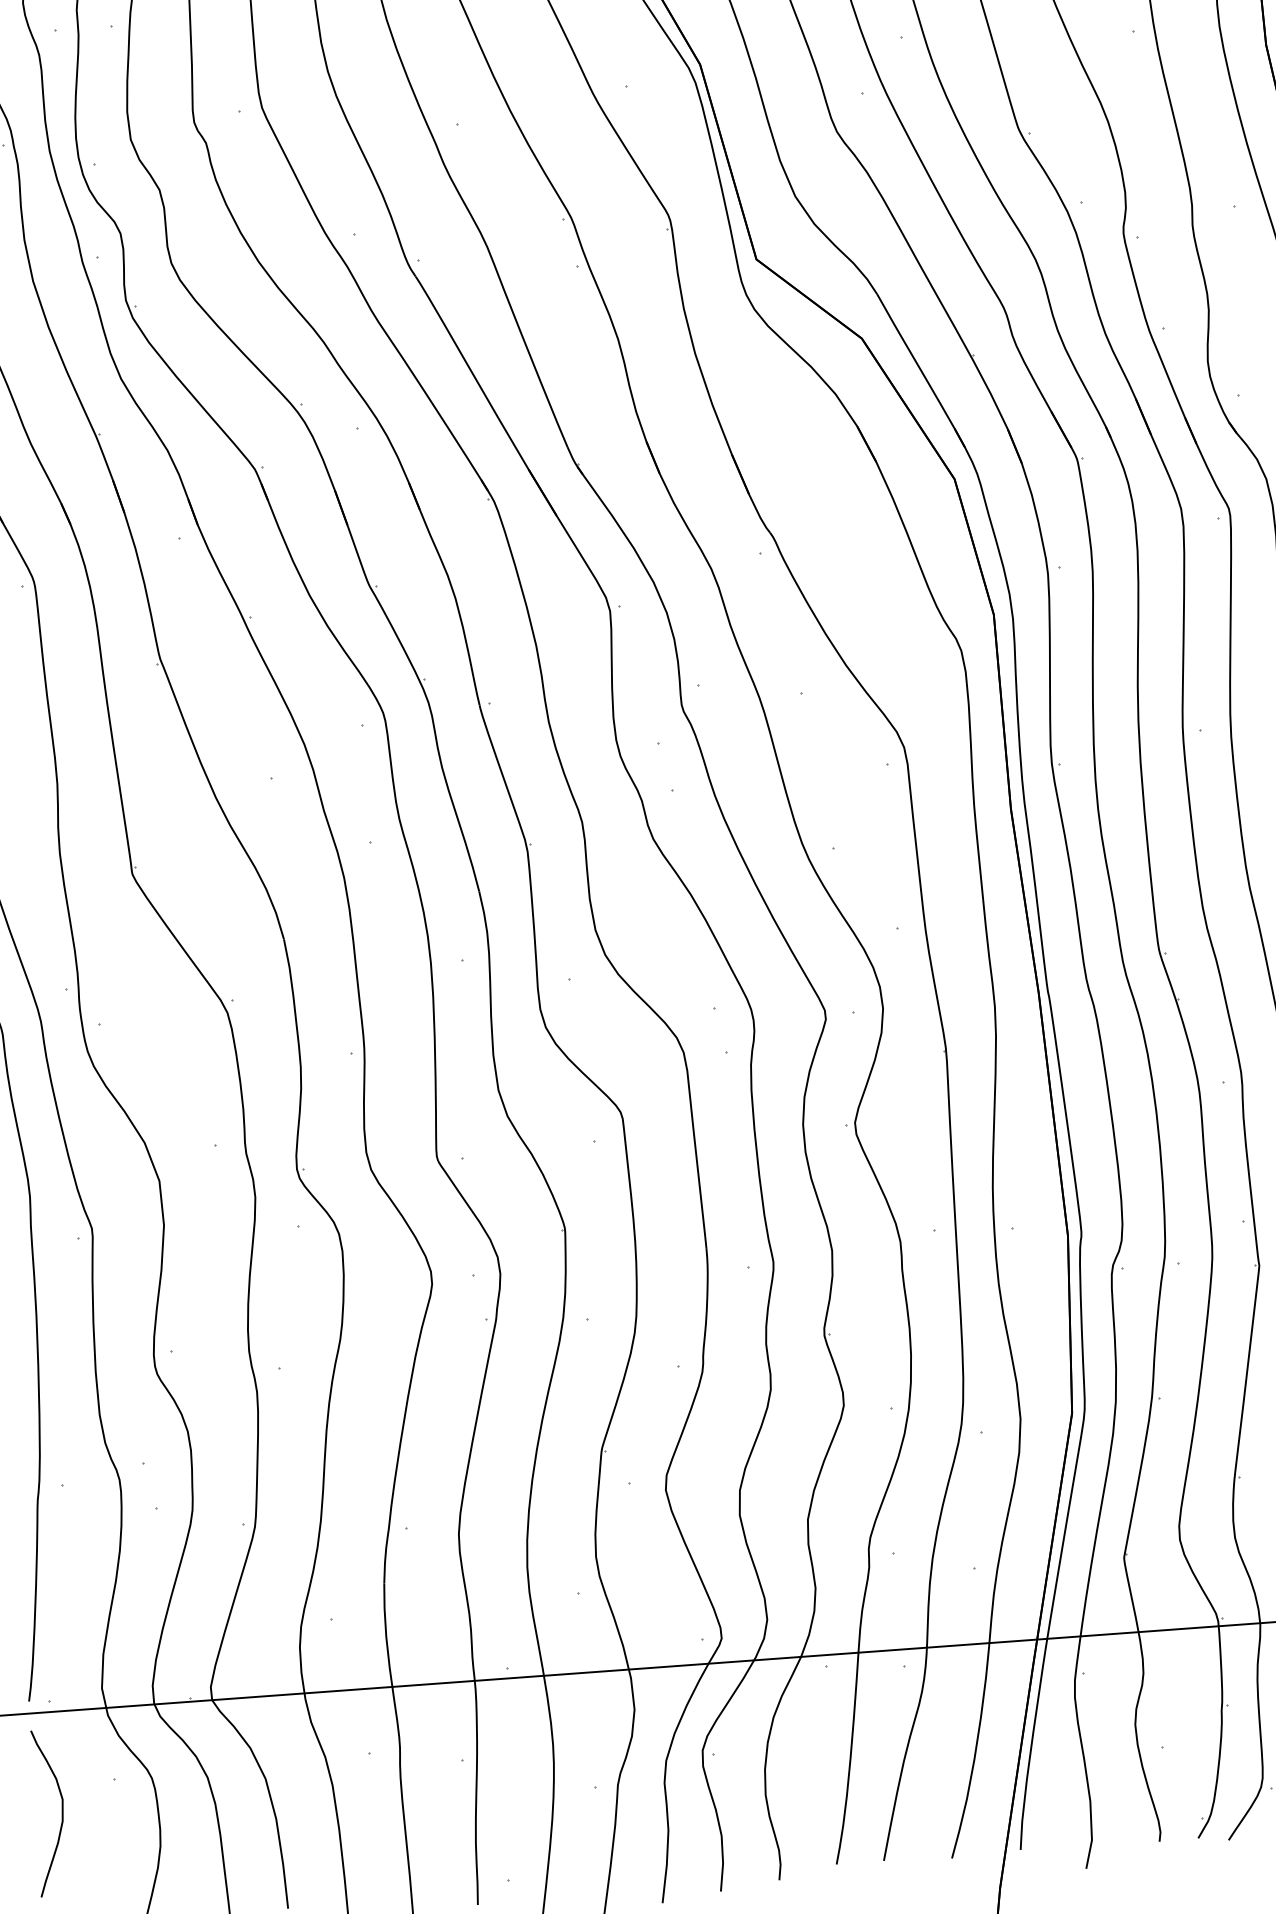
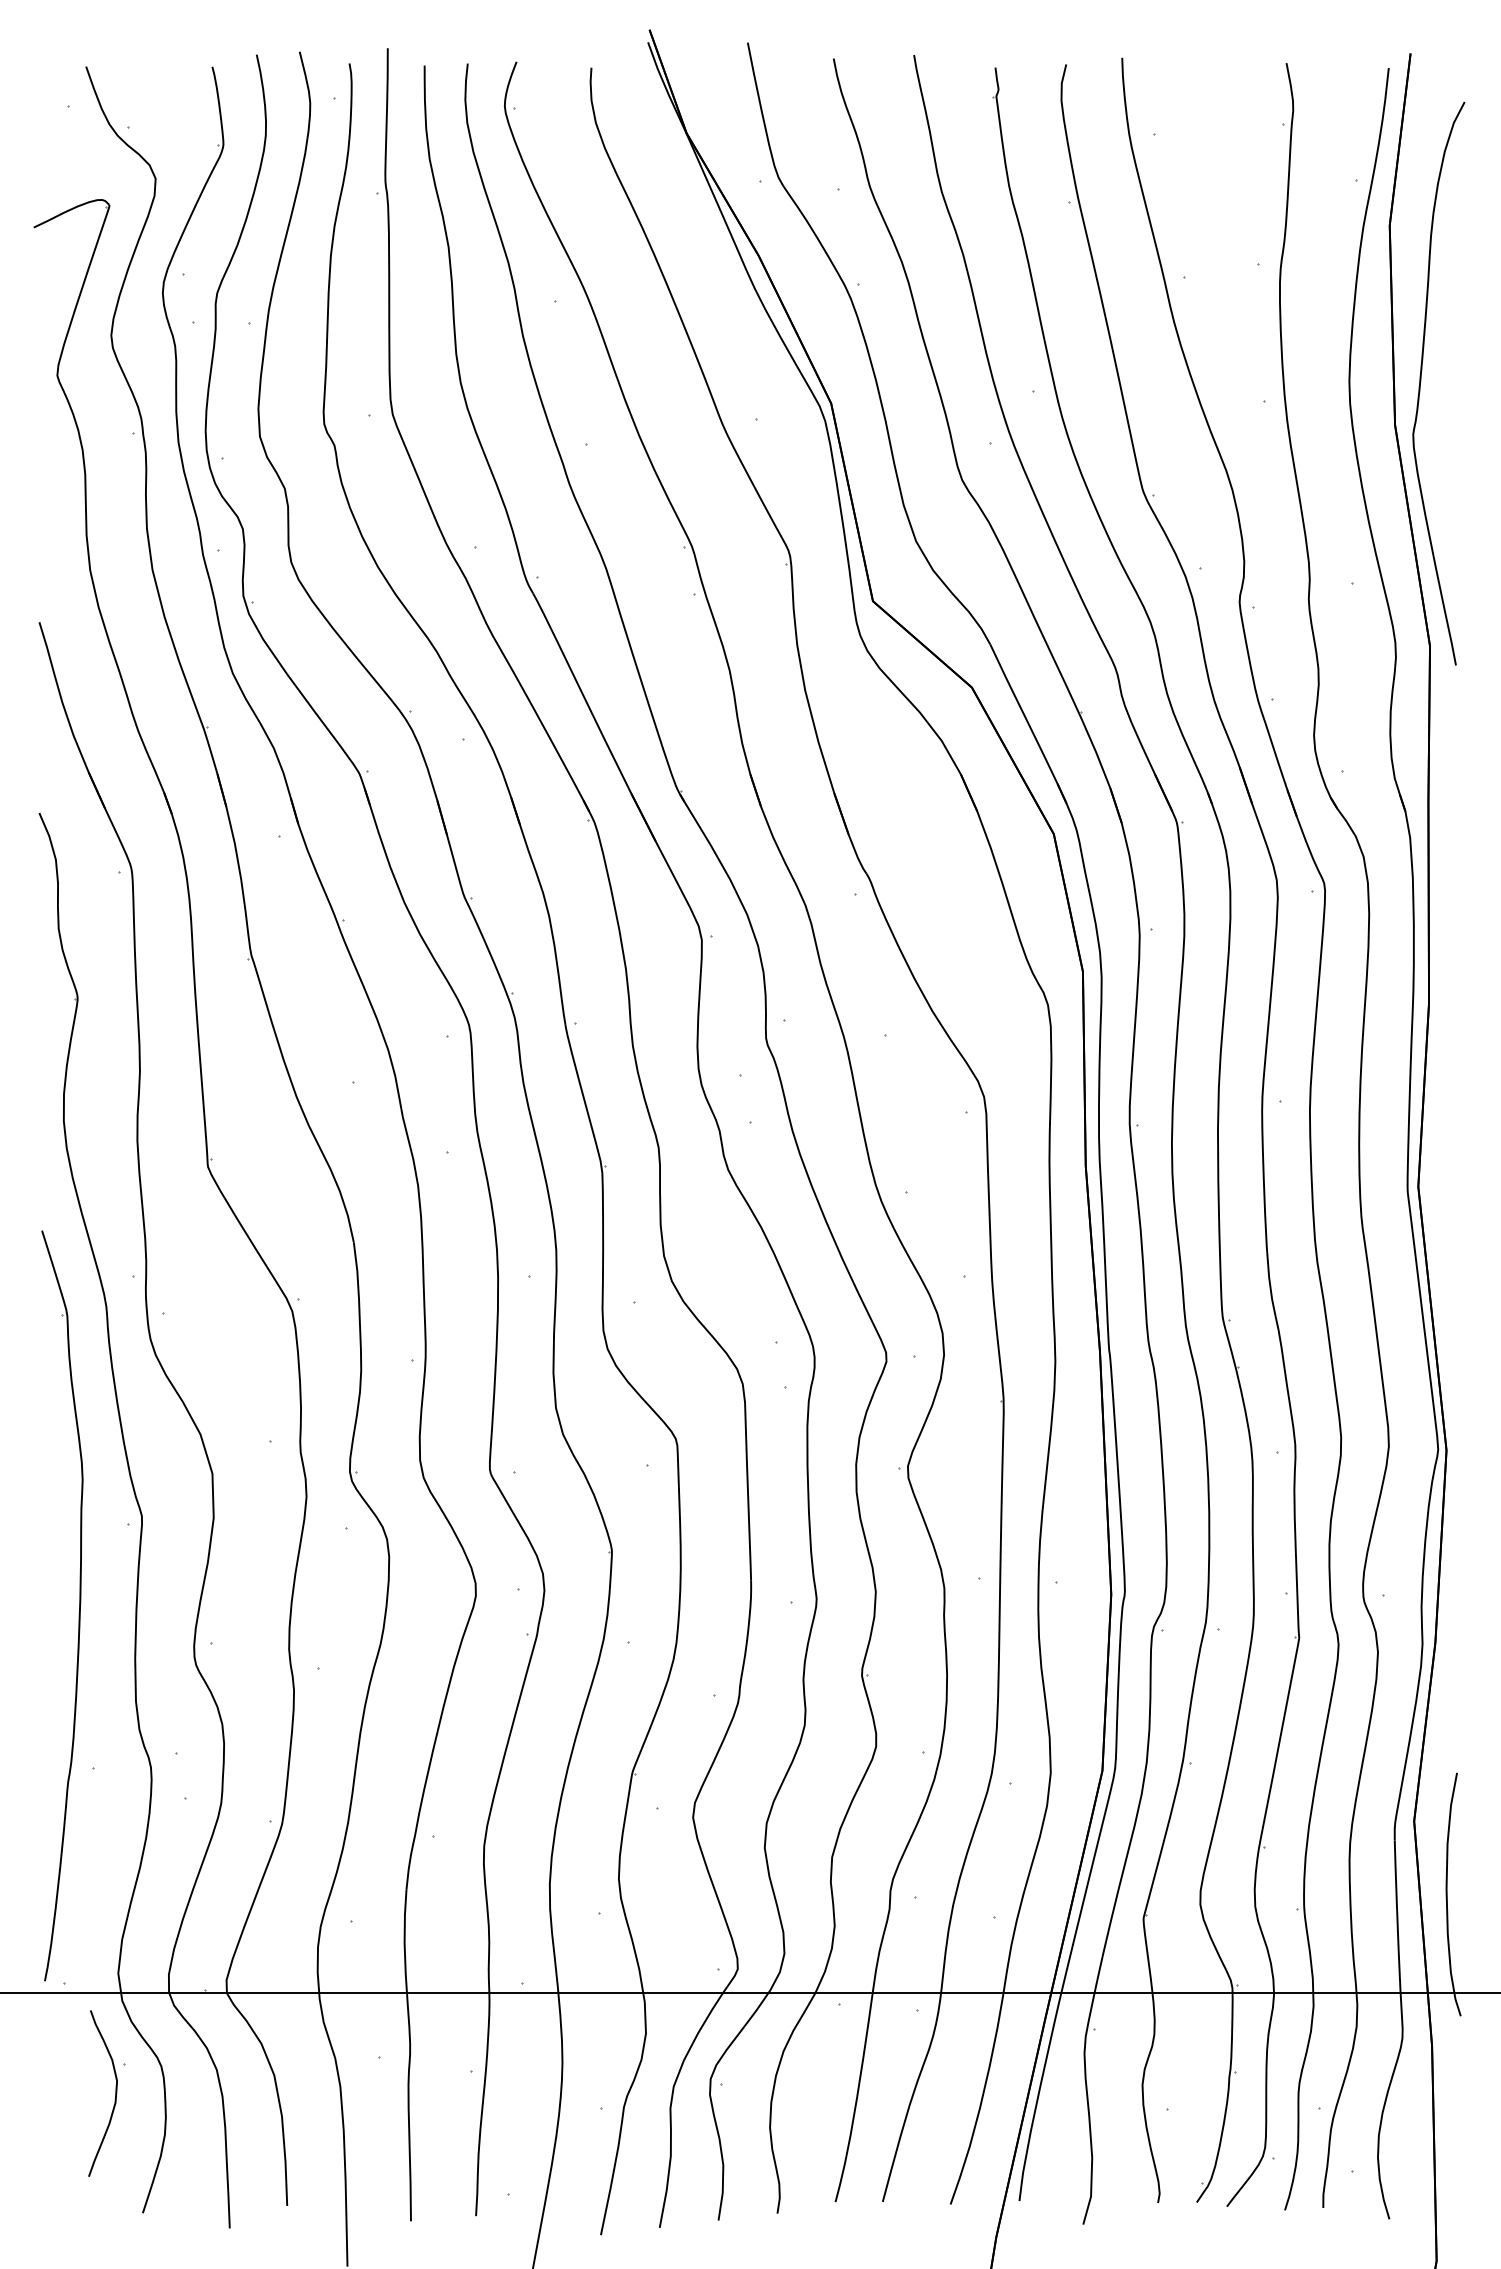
curve: (61, 1812) -> (115, 2093), moved

